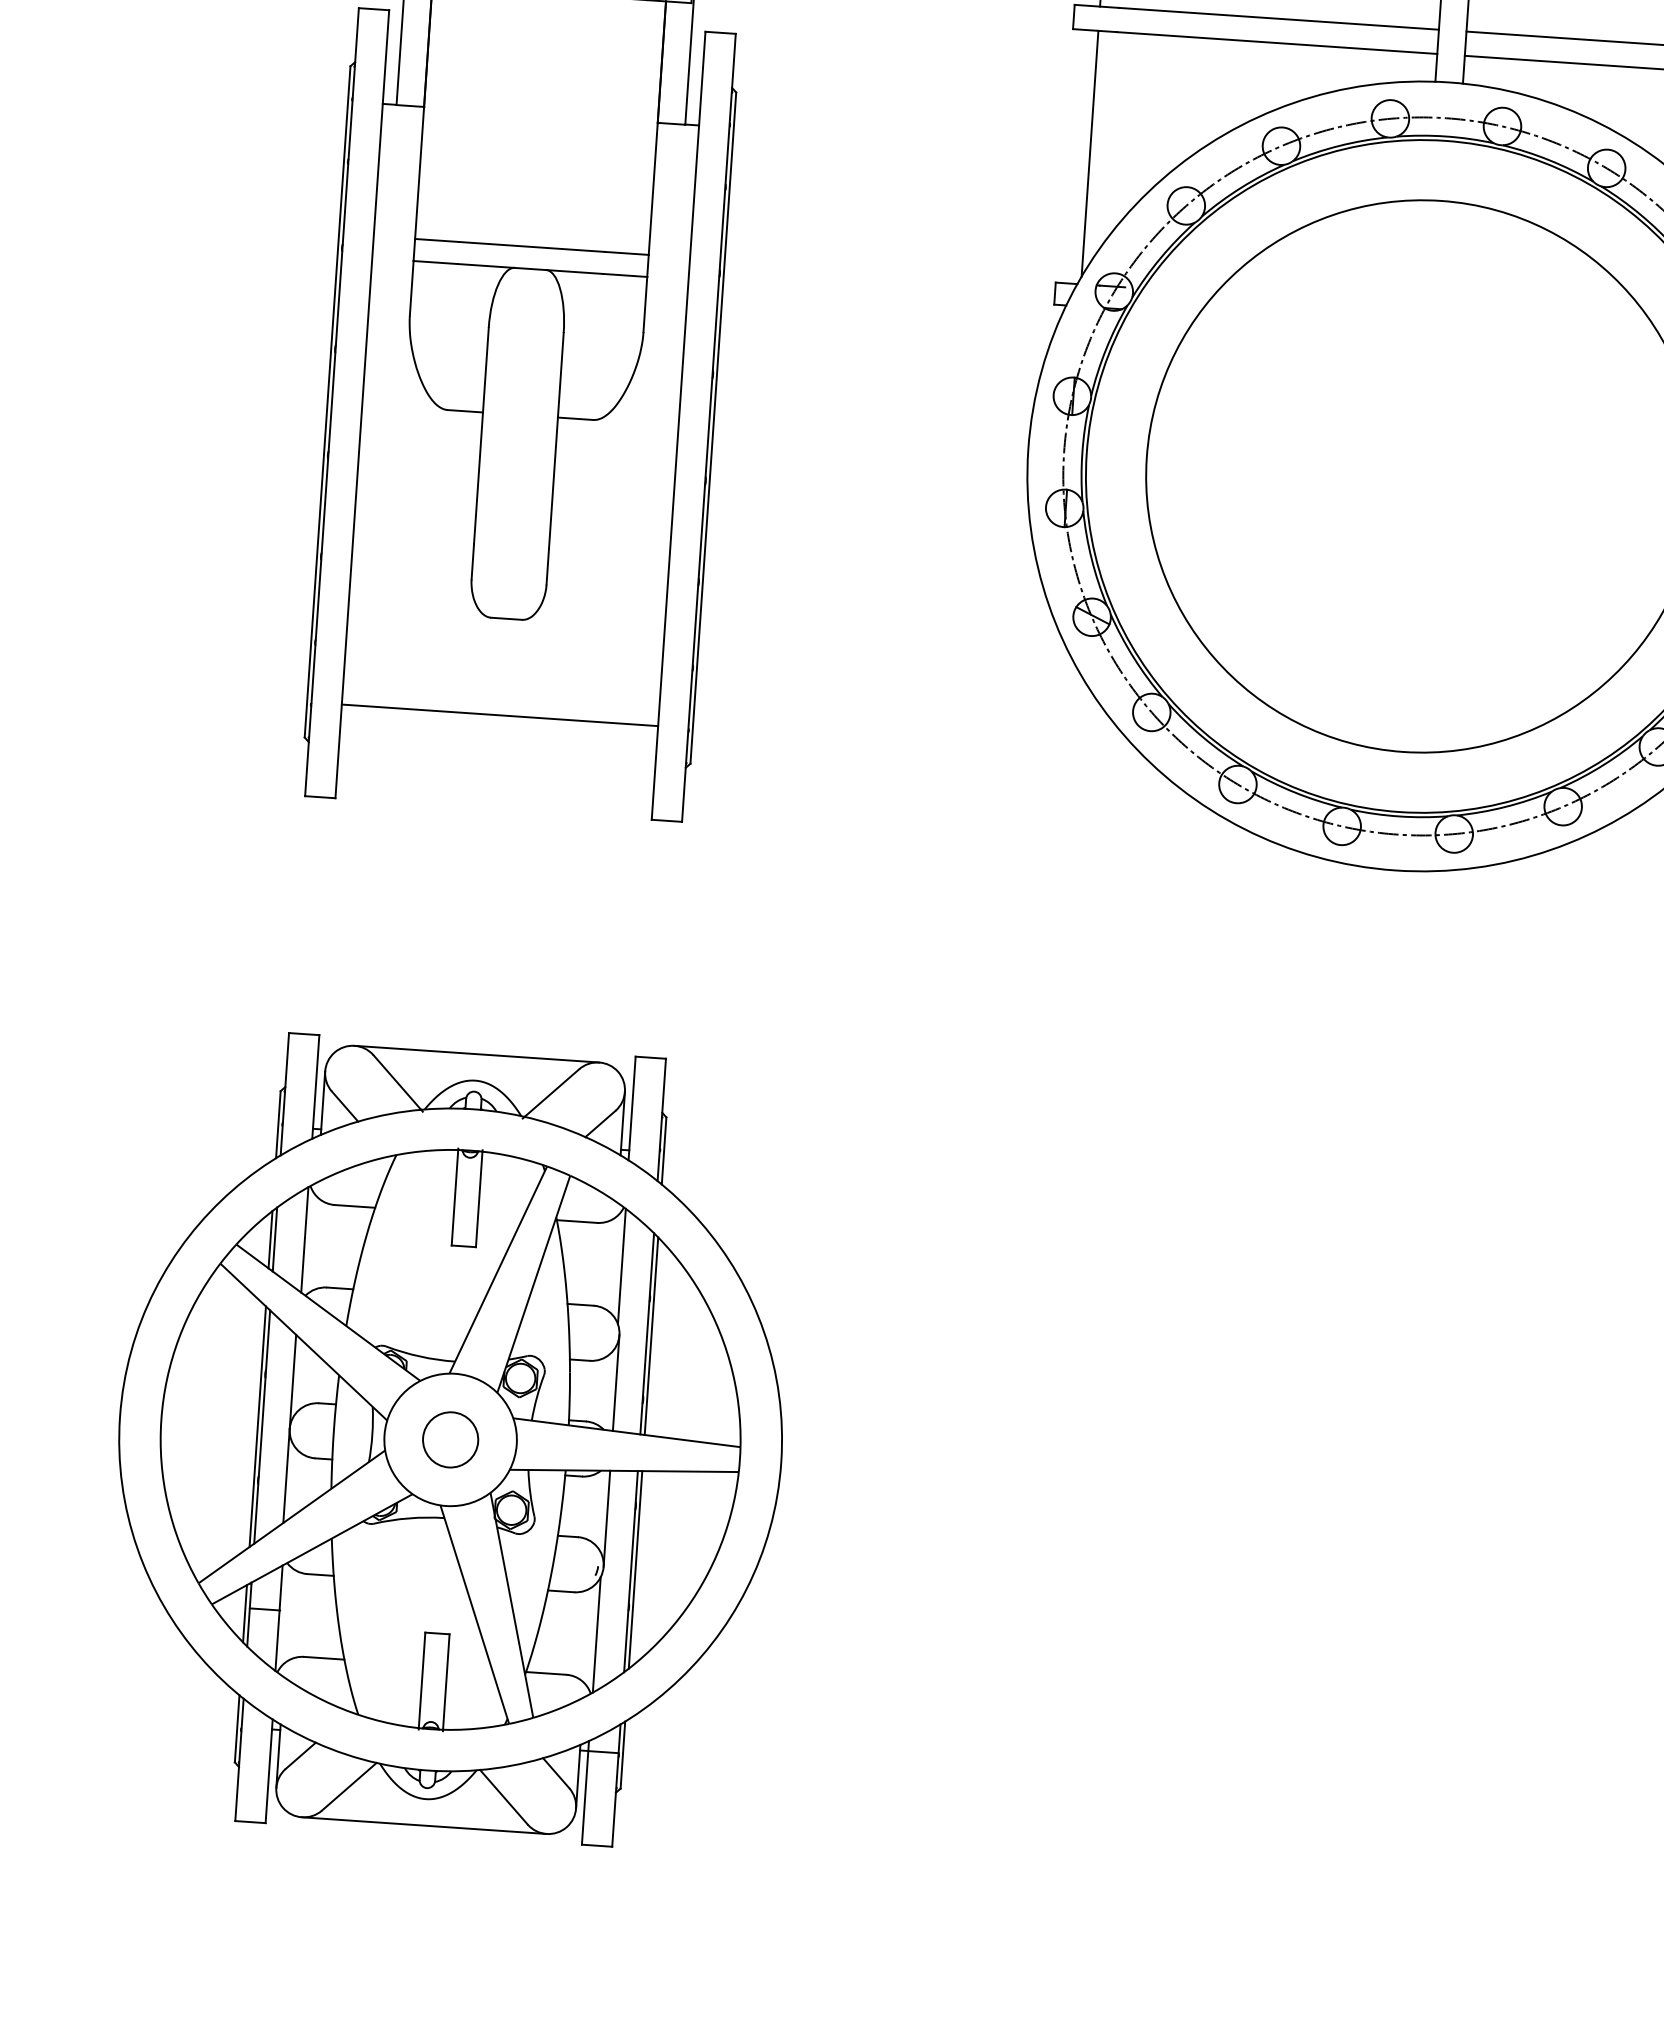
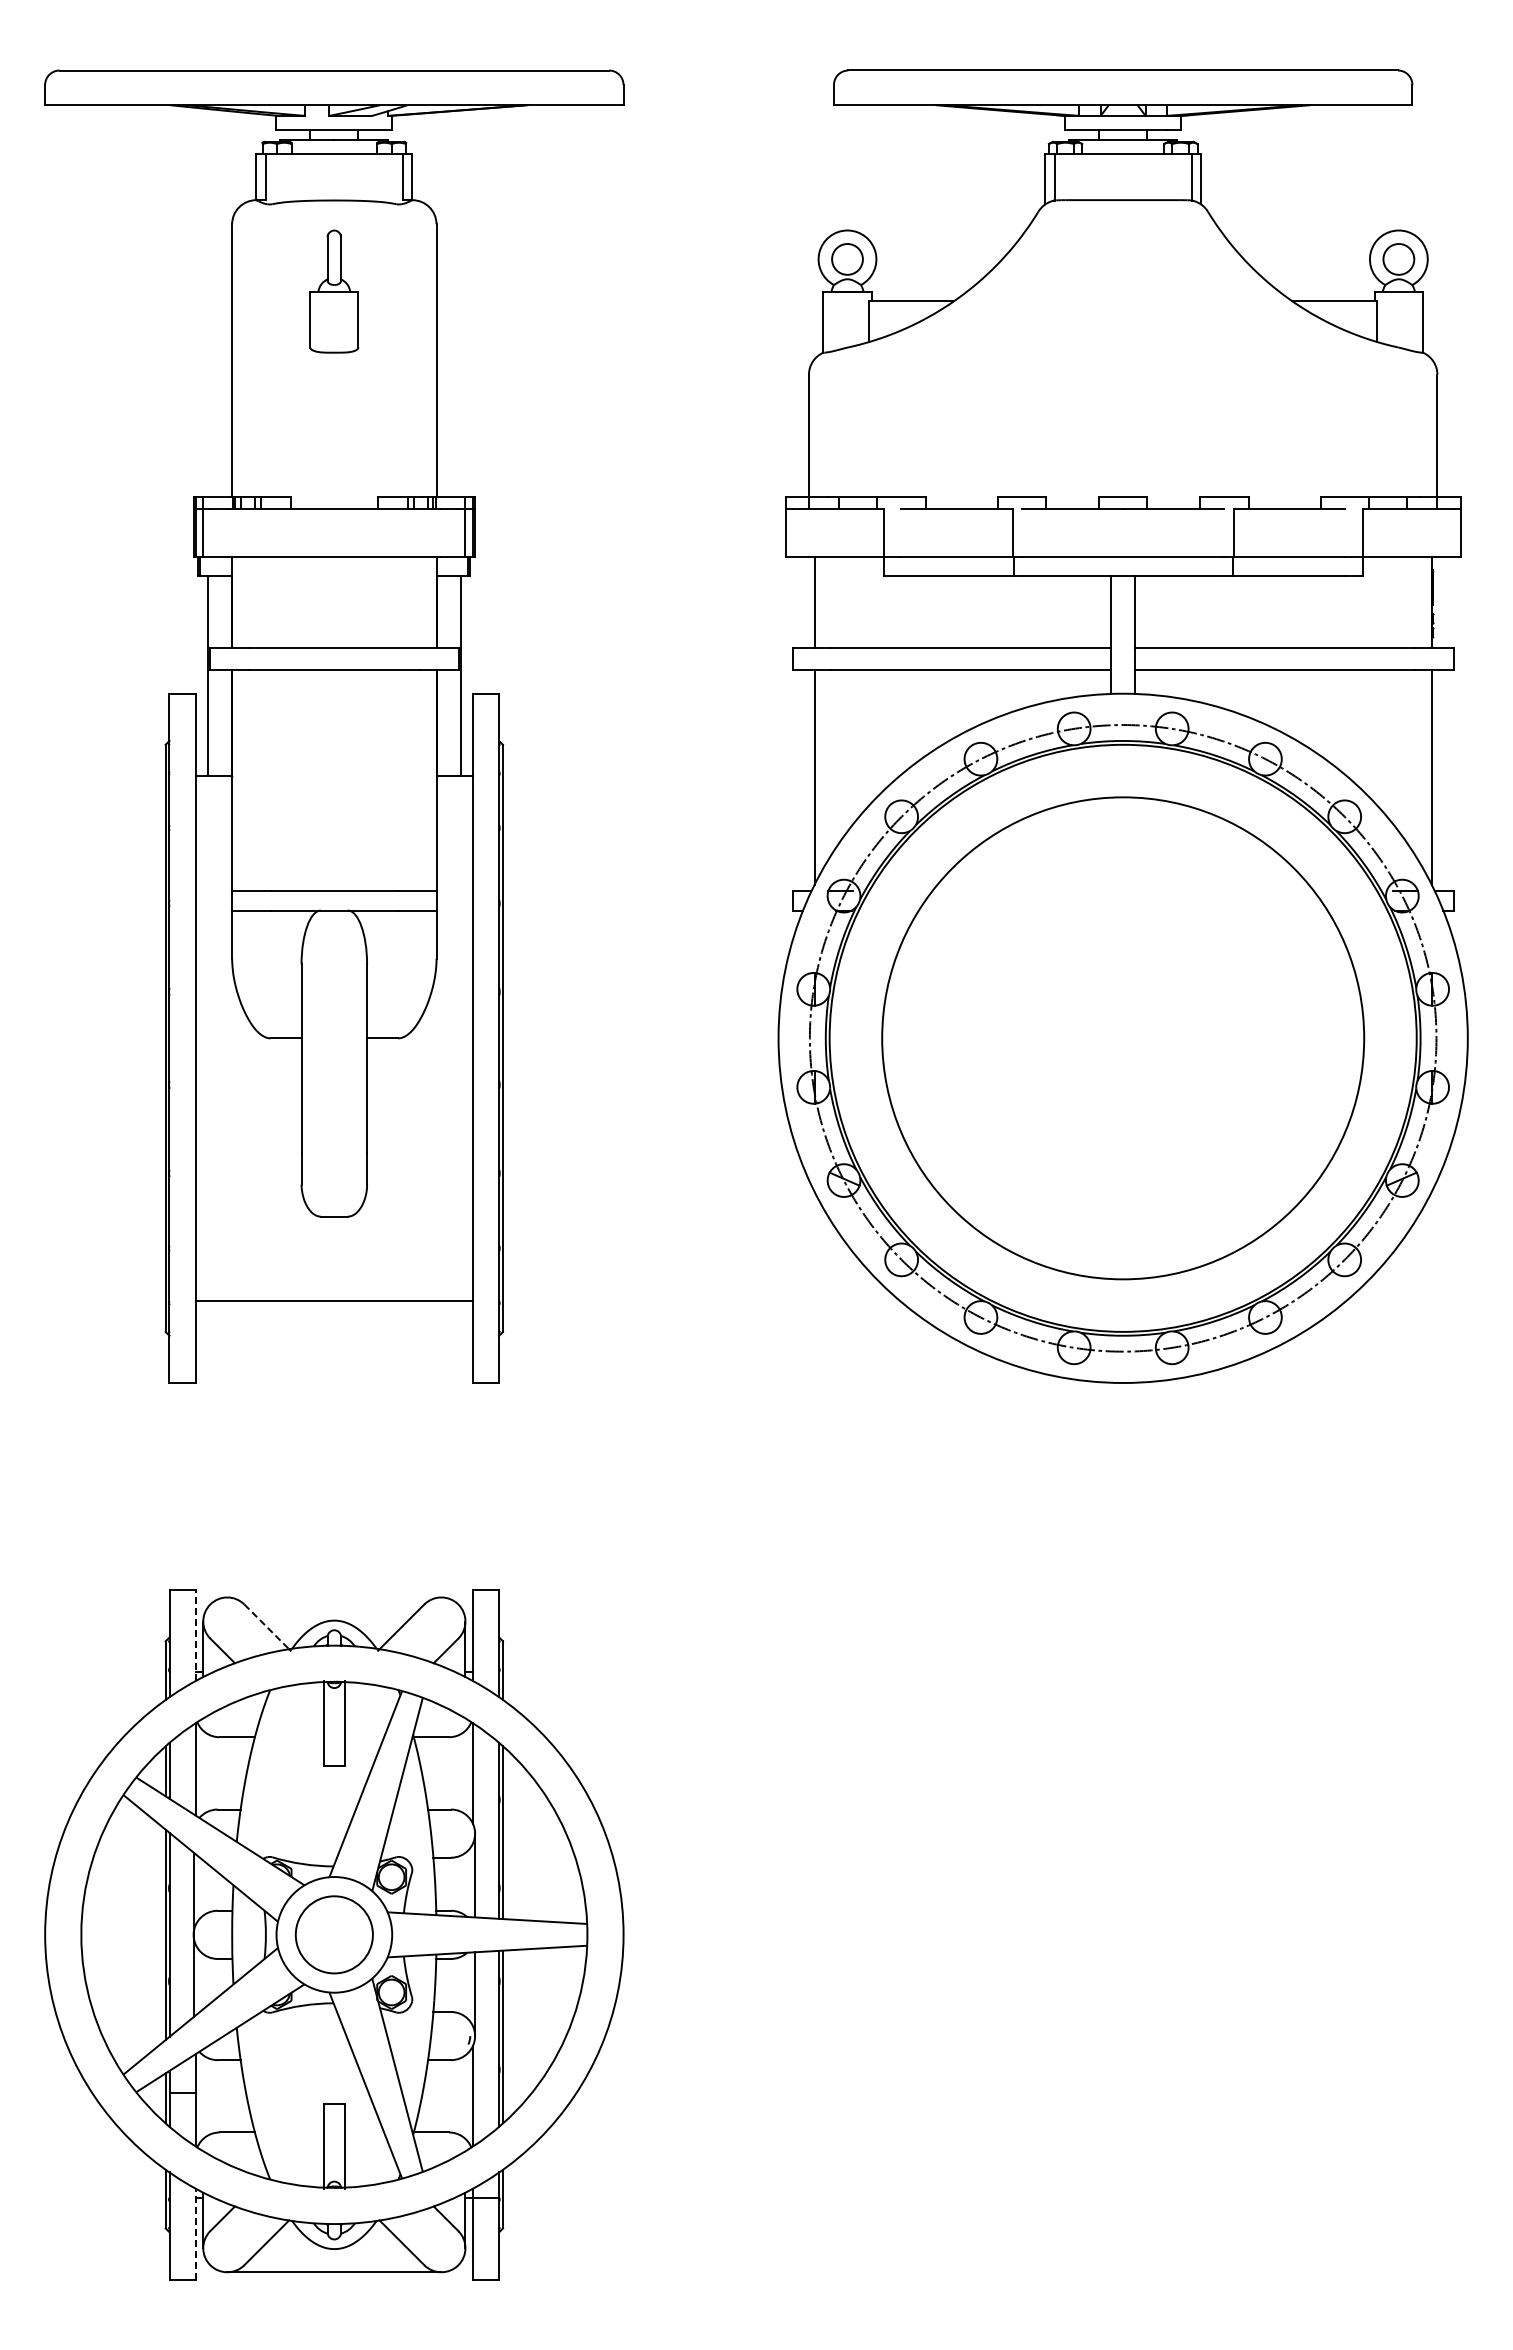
line: (477, 1054) -> (334, 1597), removed
line: (397, 1082) -> (266, 1626), solid -> dashed
line: (316, 1086) -> (196, 1635), solid -> dashed
circle: (450, 1439) -> (334, 1934), size x1.6
line: (269, 1770) -> (196, 2233), solid -> dashed

